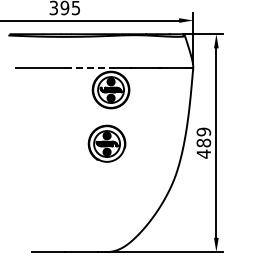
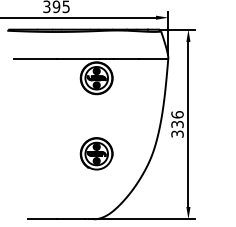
line: (89, 67) -> (77, 58), dashed -> solid
text: (203, 142) -> (177, 123), 489 -> 336
part: (106, 143) -> (96, 153), moved

